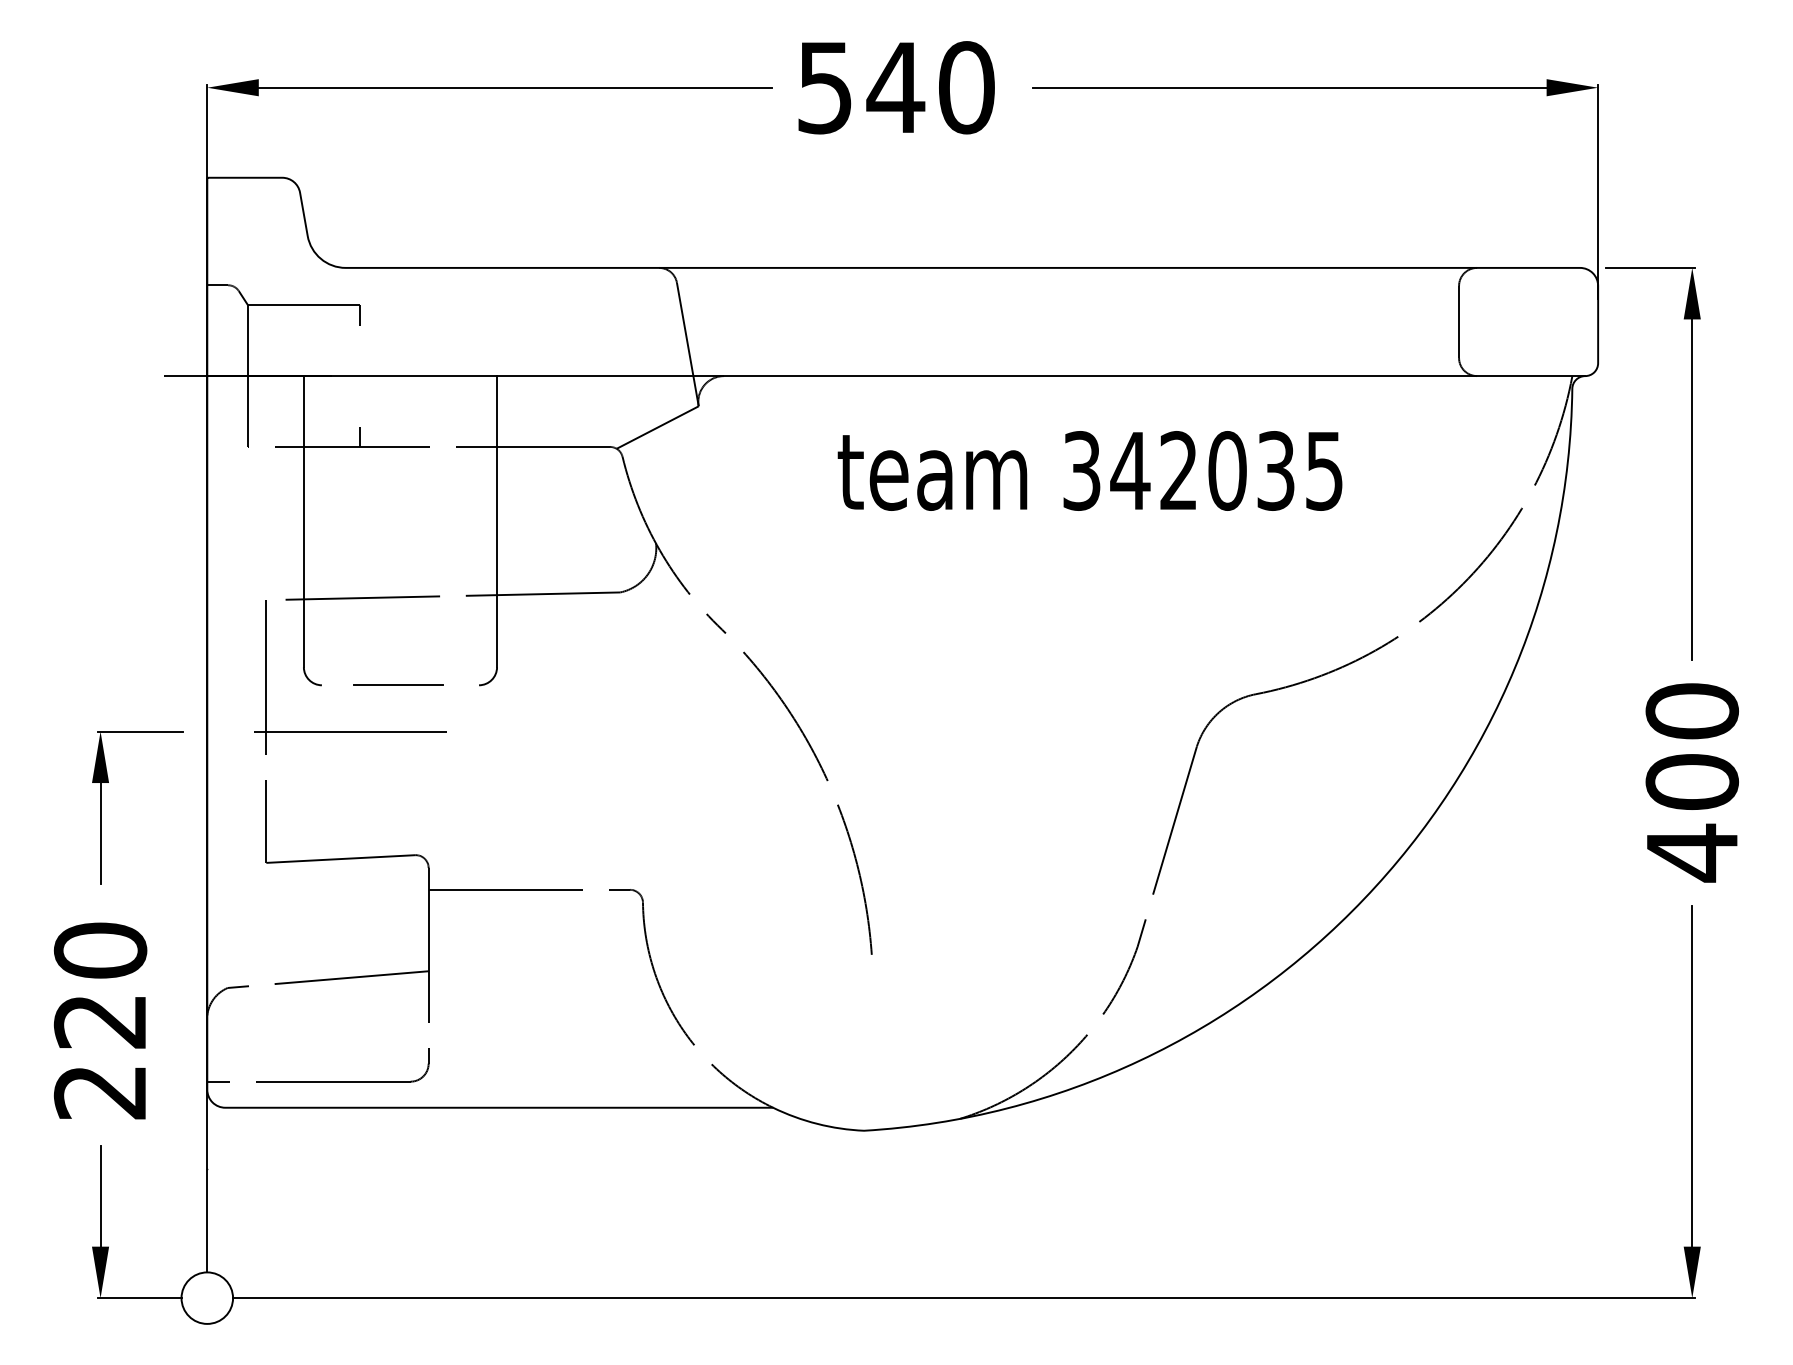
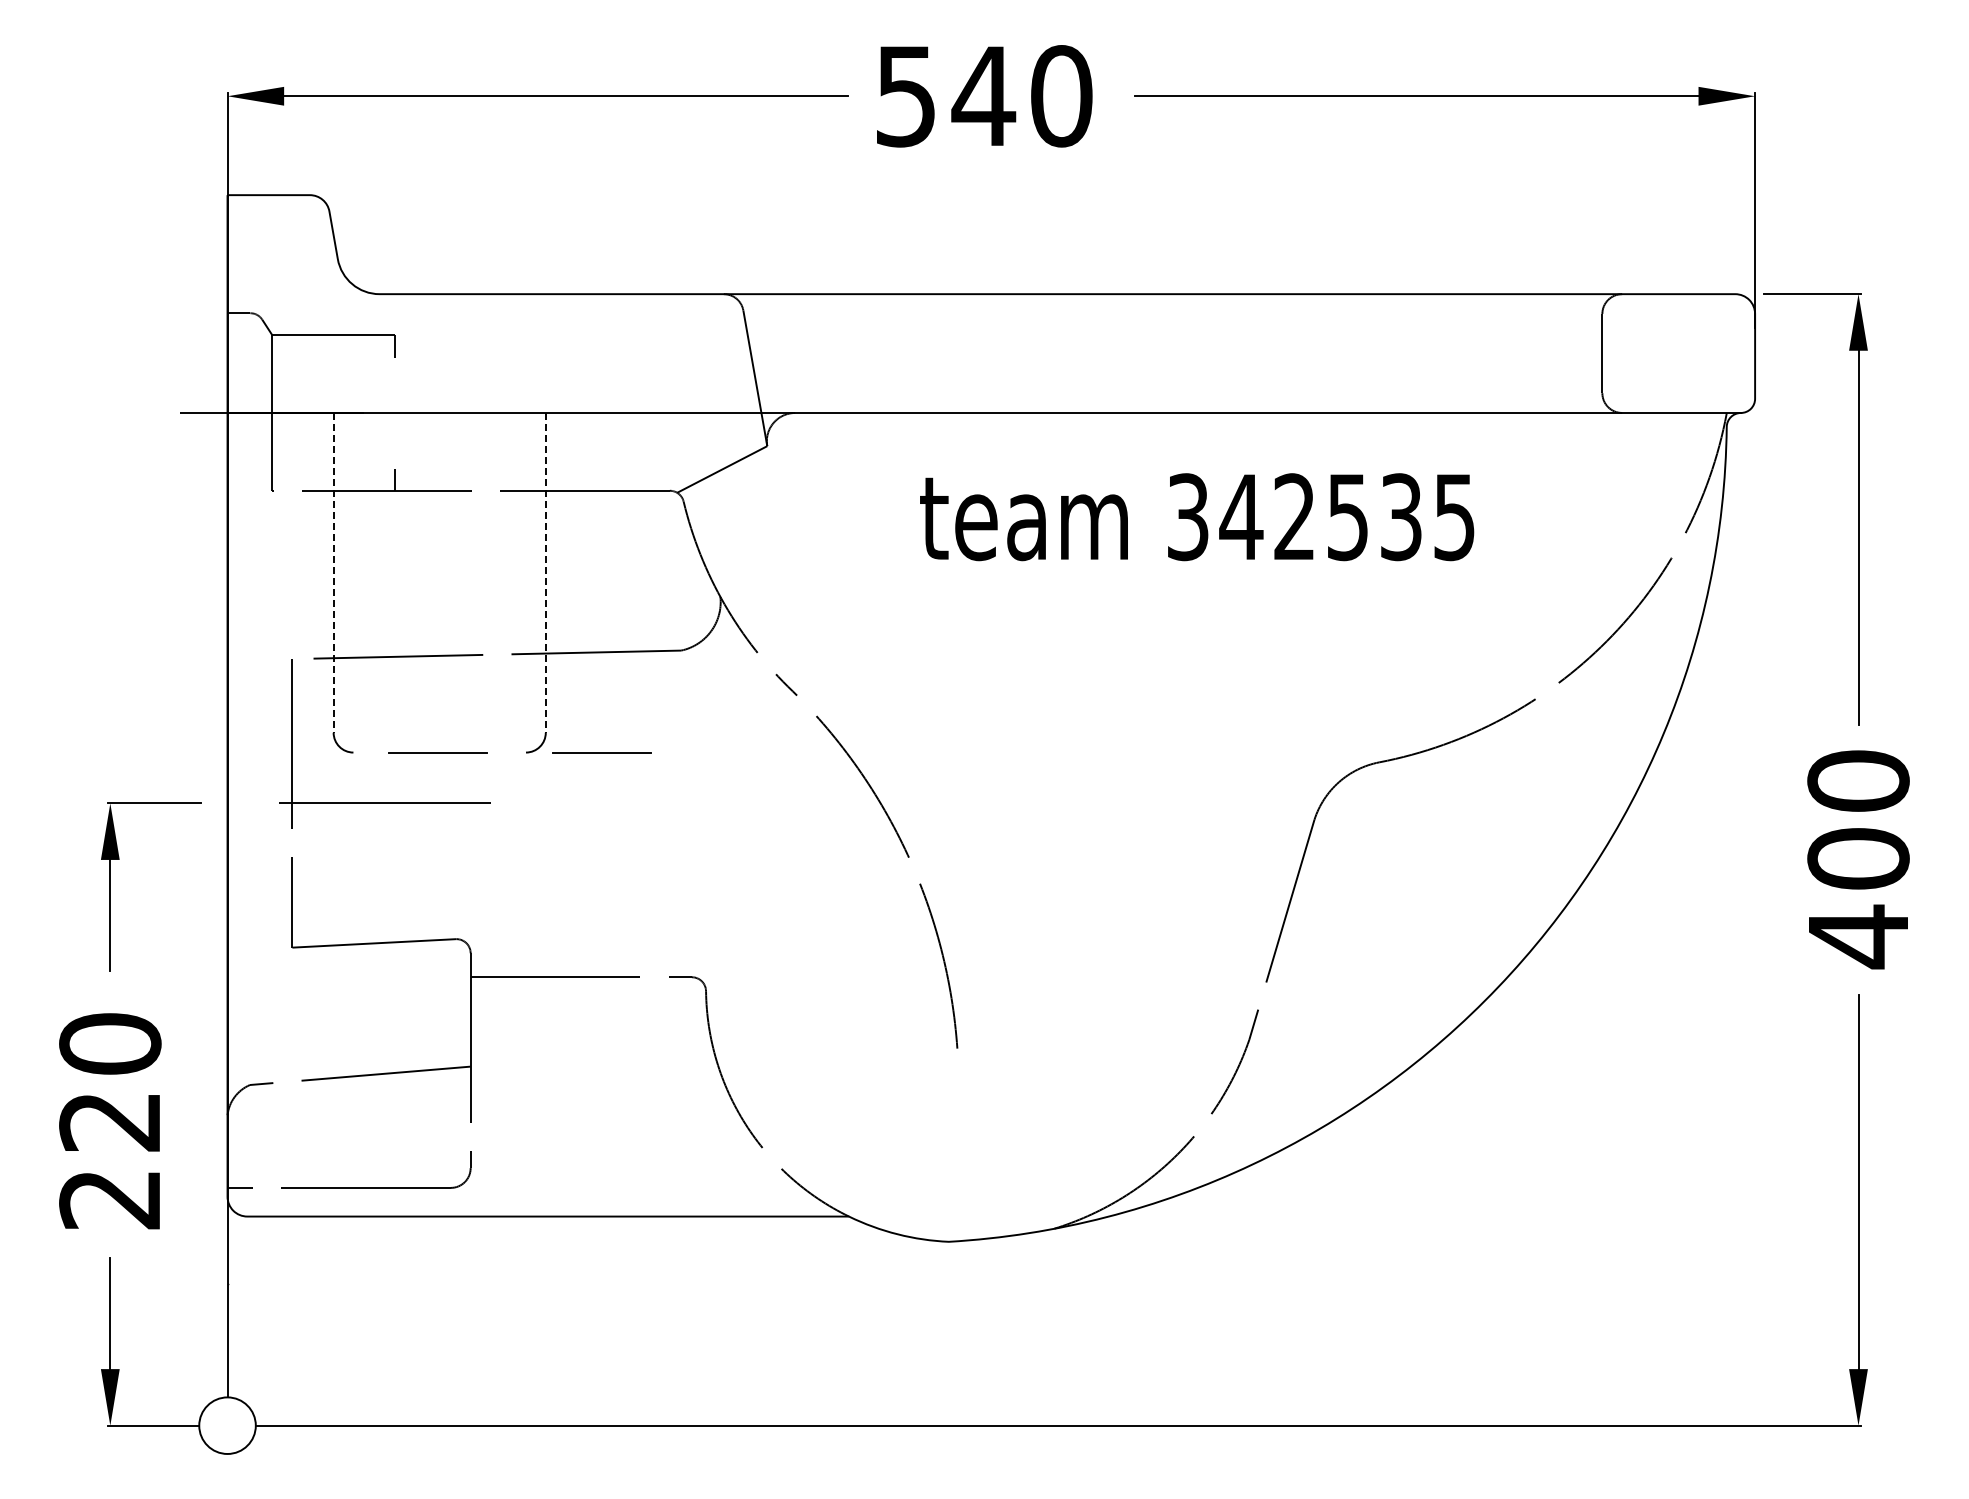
text: (1227, 471) -> (1348, 517), 342035 -> 342535
line: (303, 521) -> (333, 572), solid -> dashed
line: (496, 521) -> (545, 572), solid -> dashed
line: (547, 685) -> (601, 752), added

